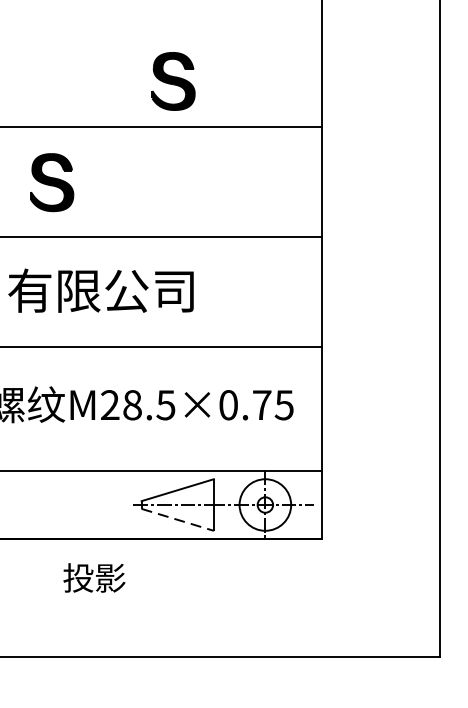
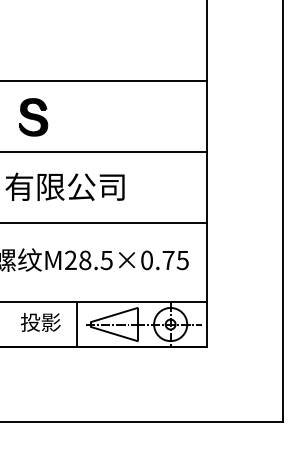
part: (173, 81) -> (111, 52), removed
line: (118, 504) -> (76, 324), added
line: (177, 520) -> (114, 334), dashed -> solid
text: (93, 578) -> (40, 322), moved

